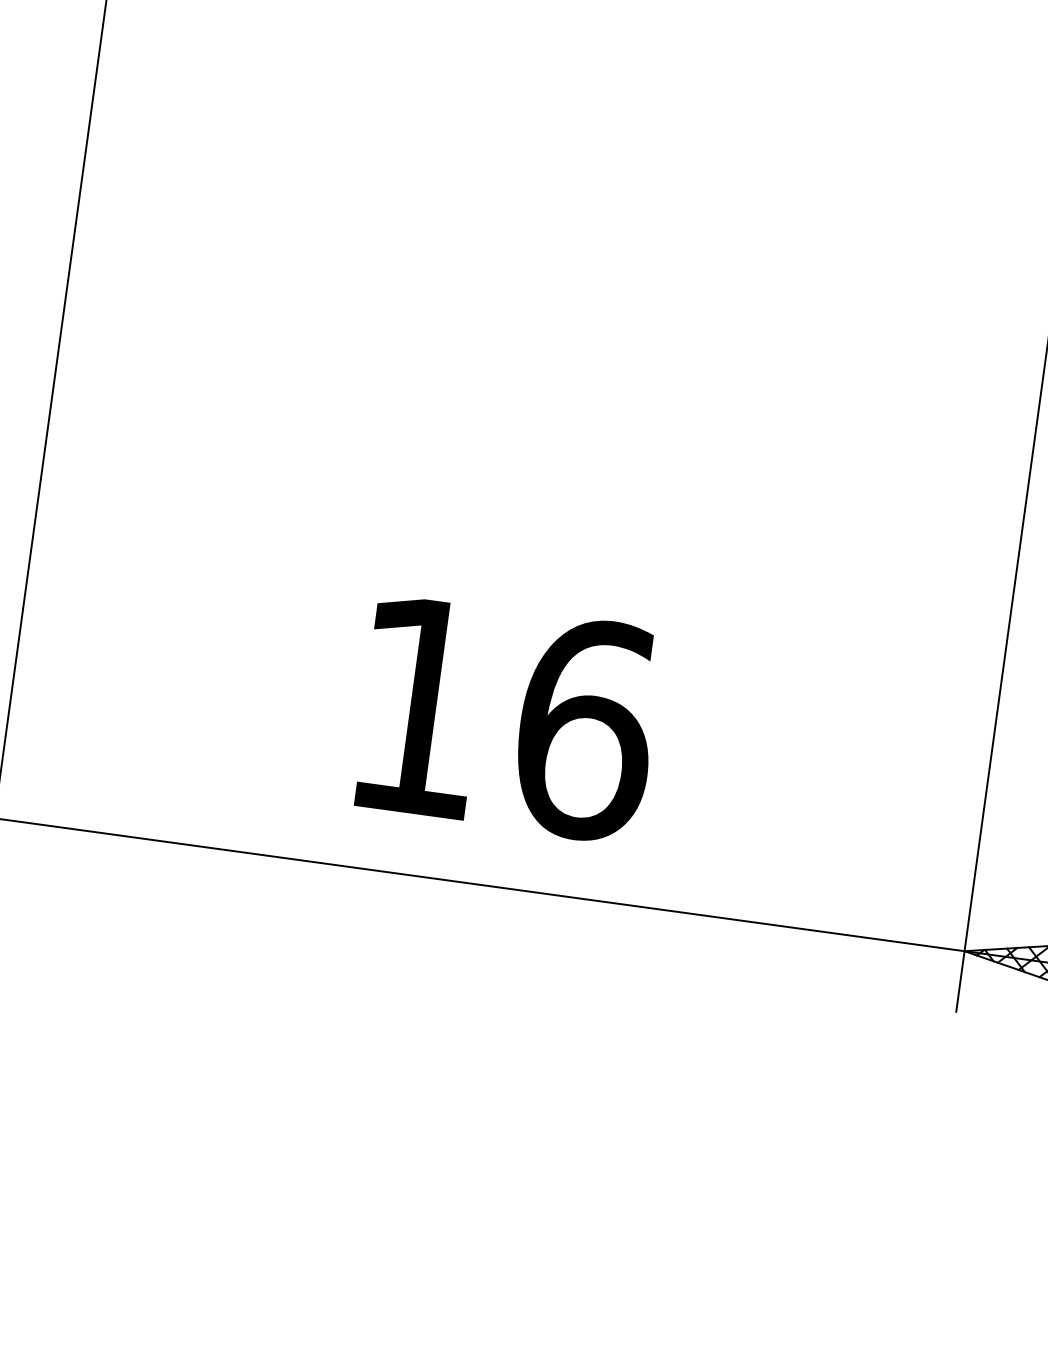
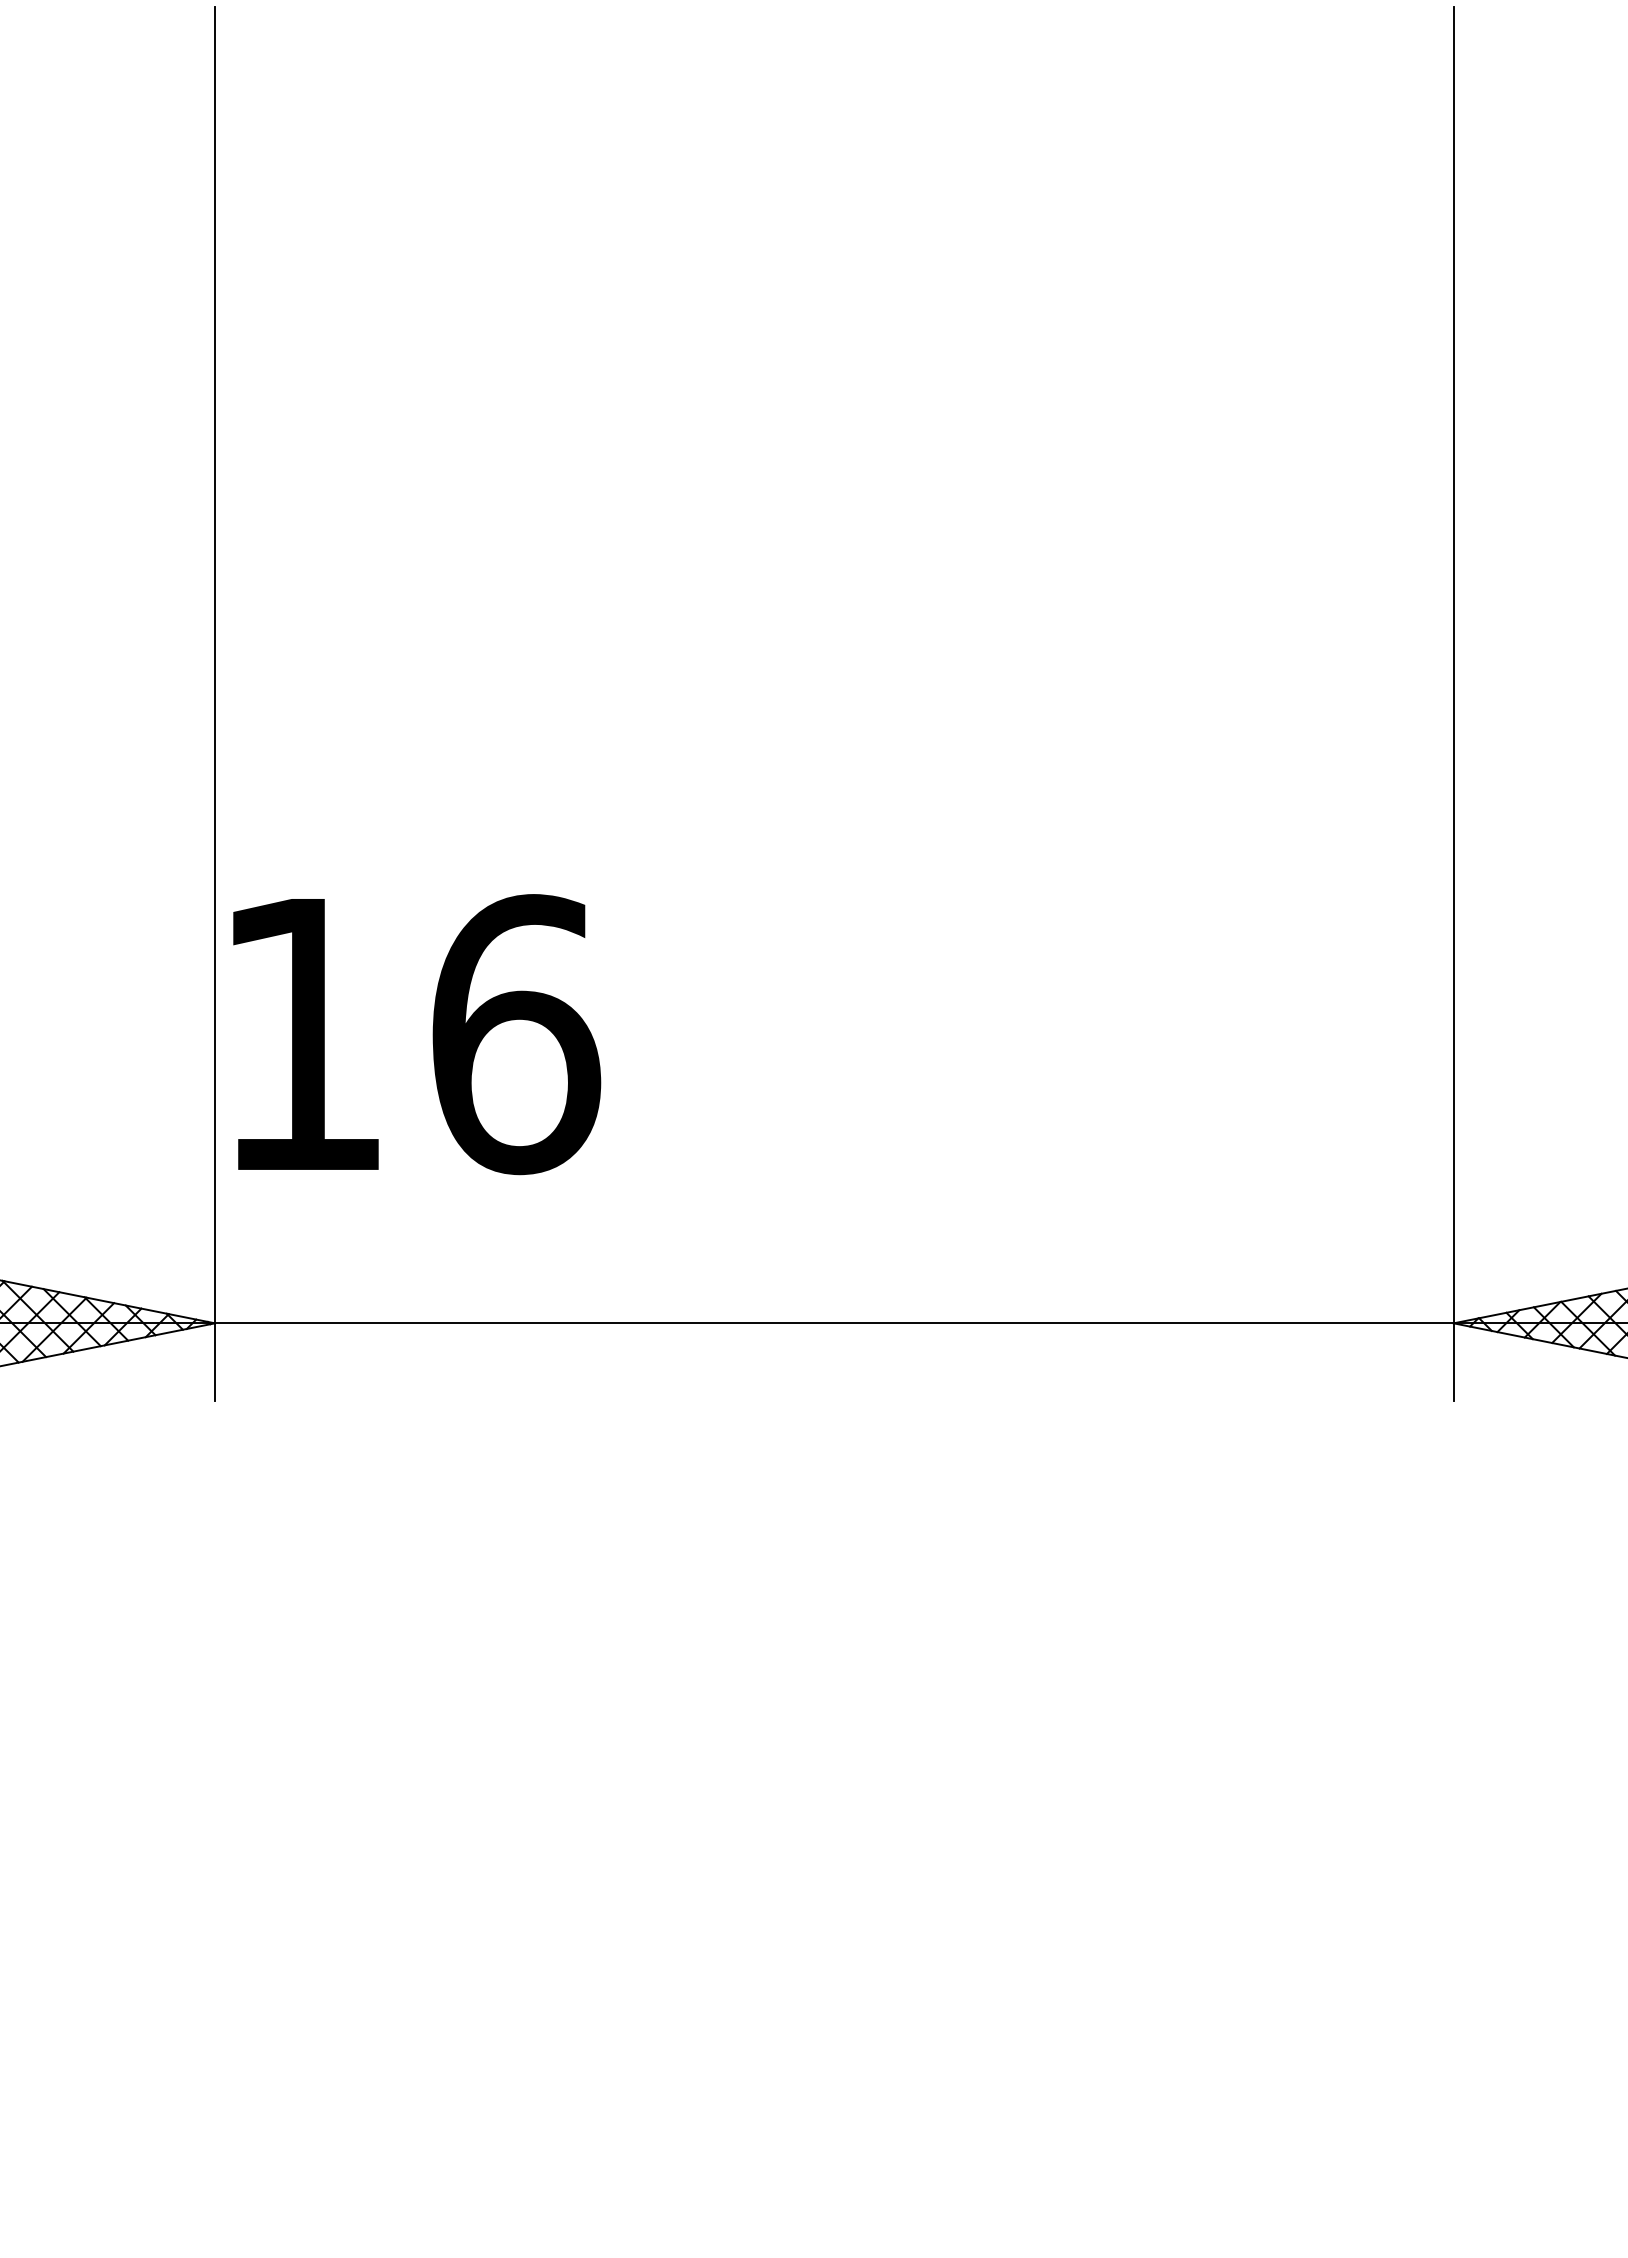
text: (508, 718) -> (417, 1034), moved

